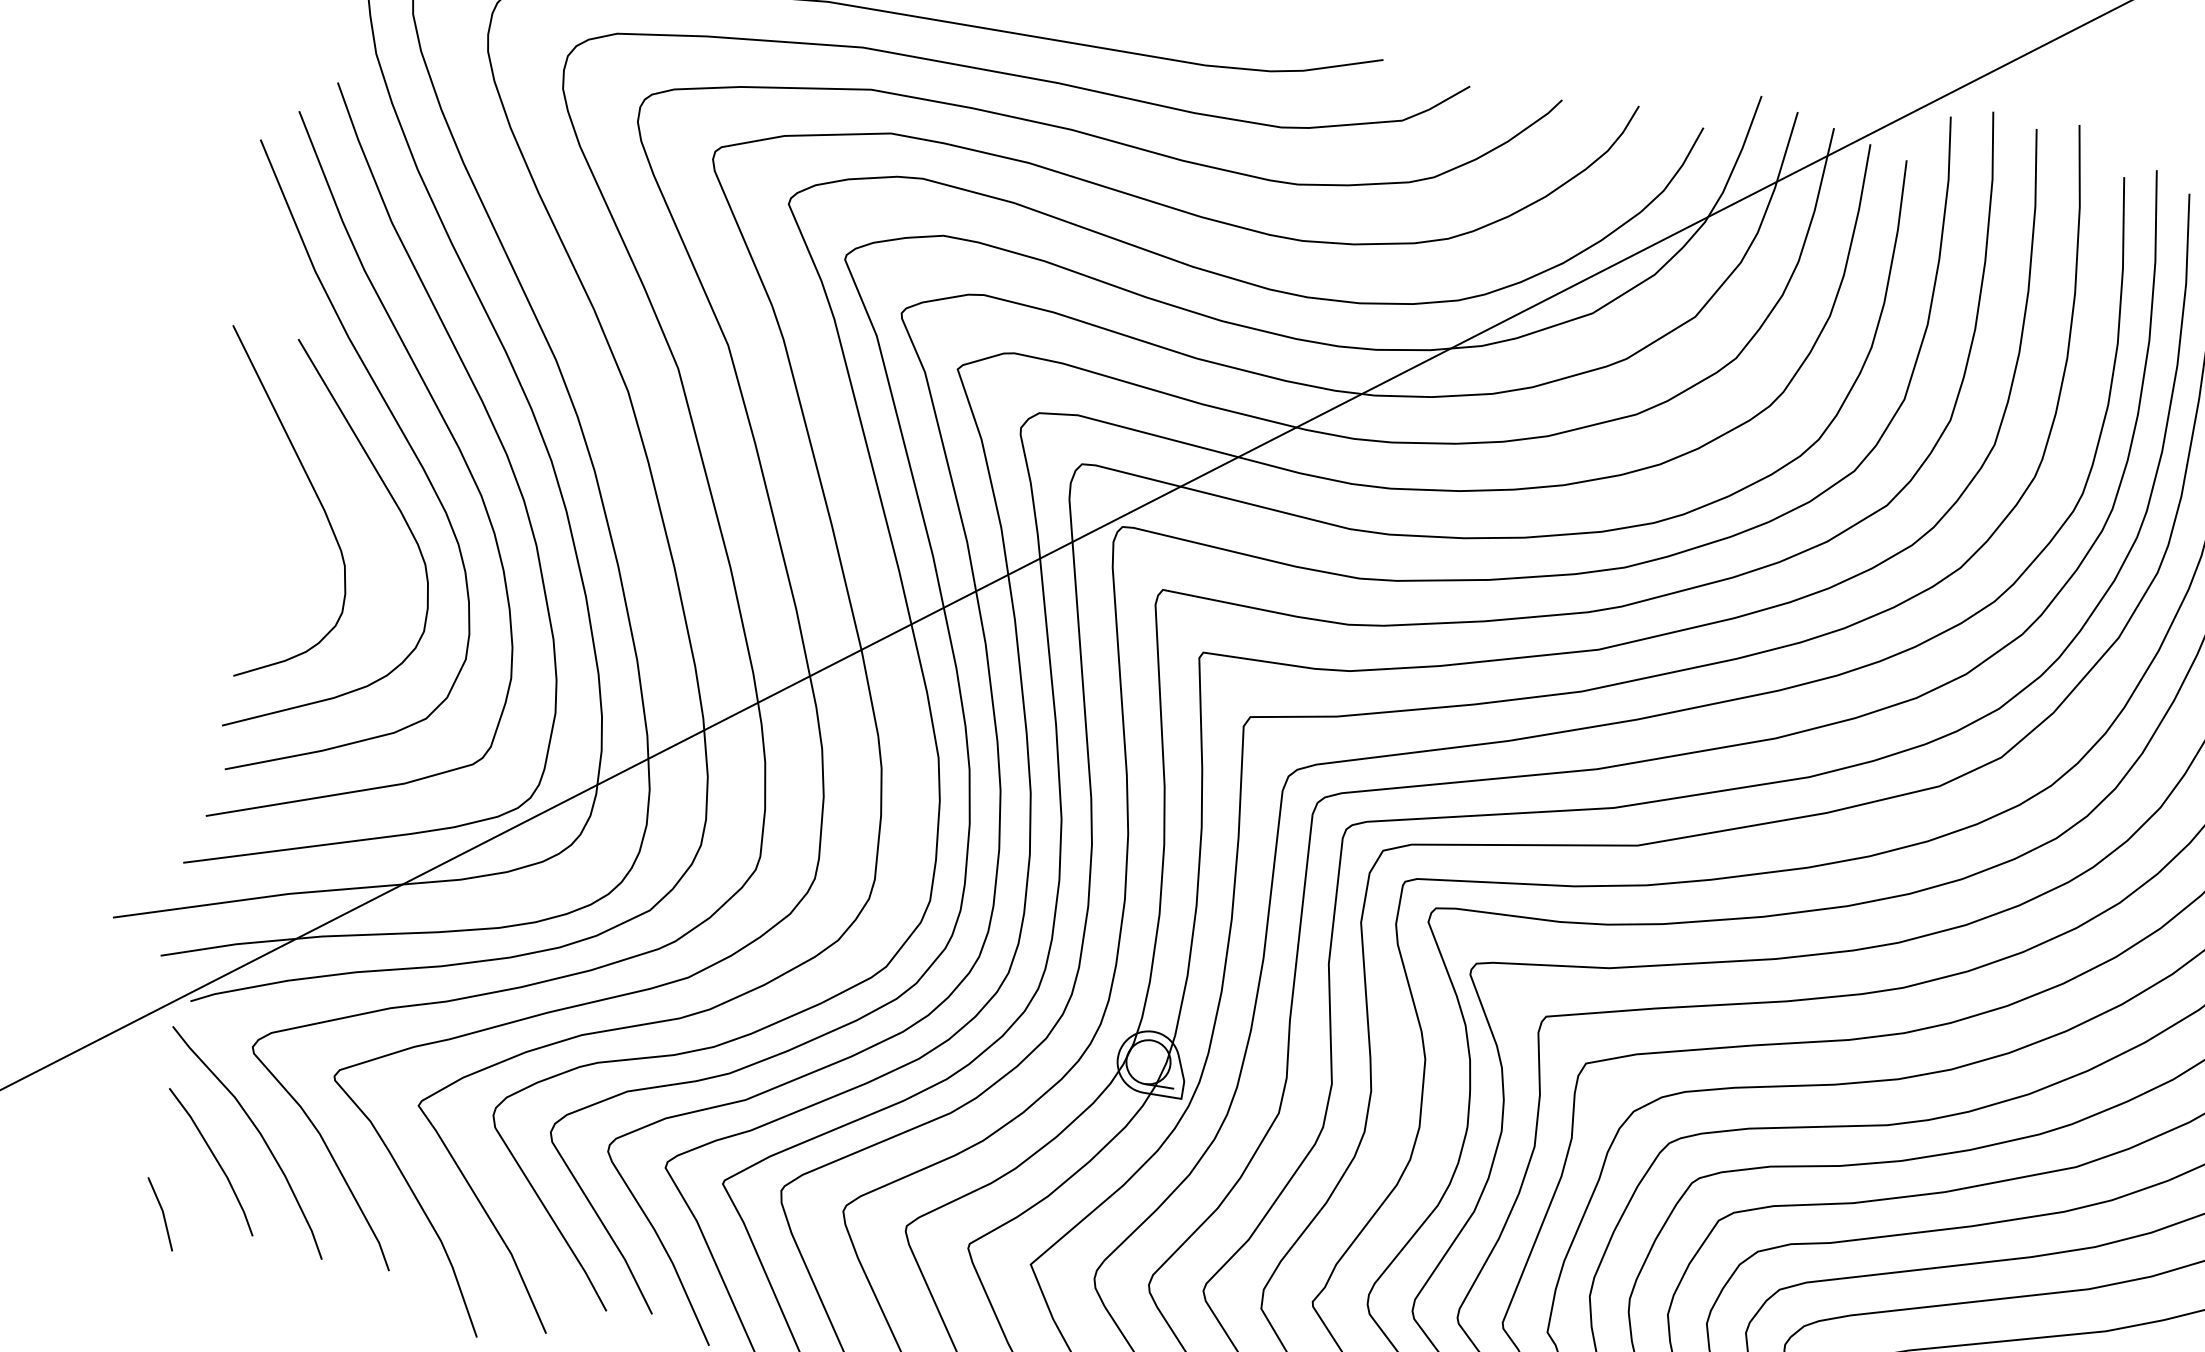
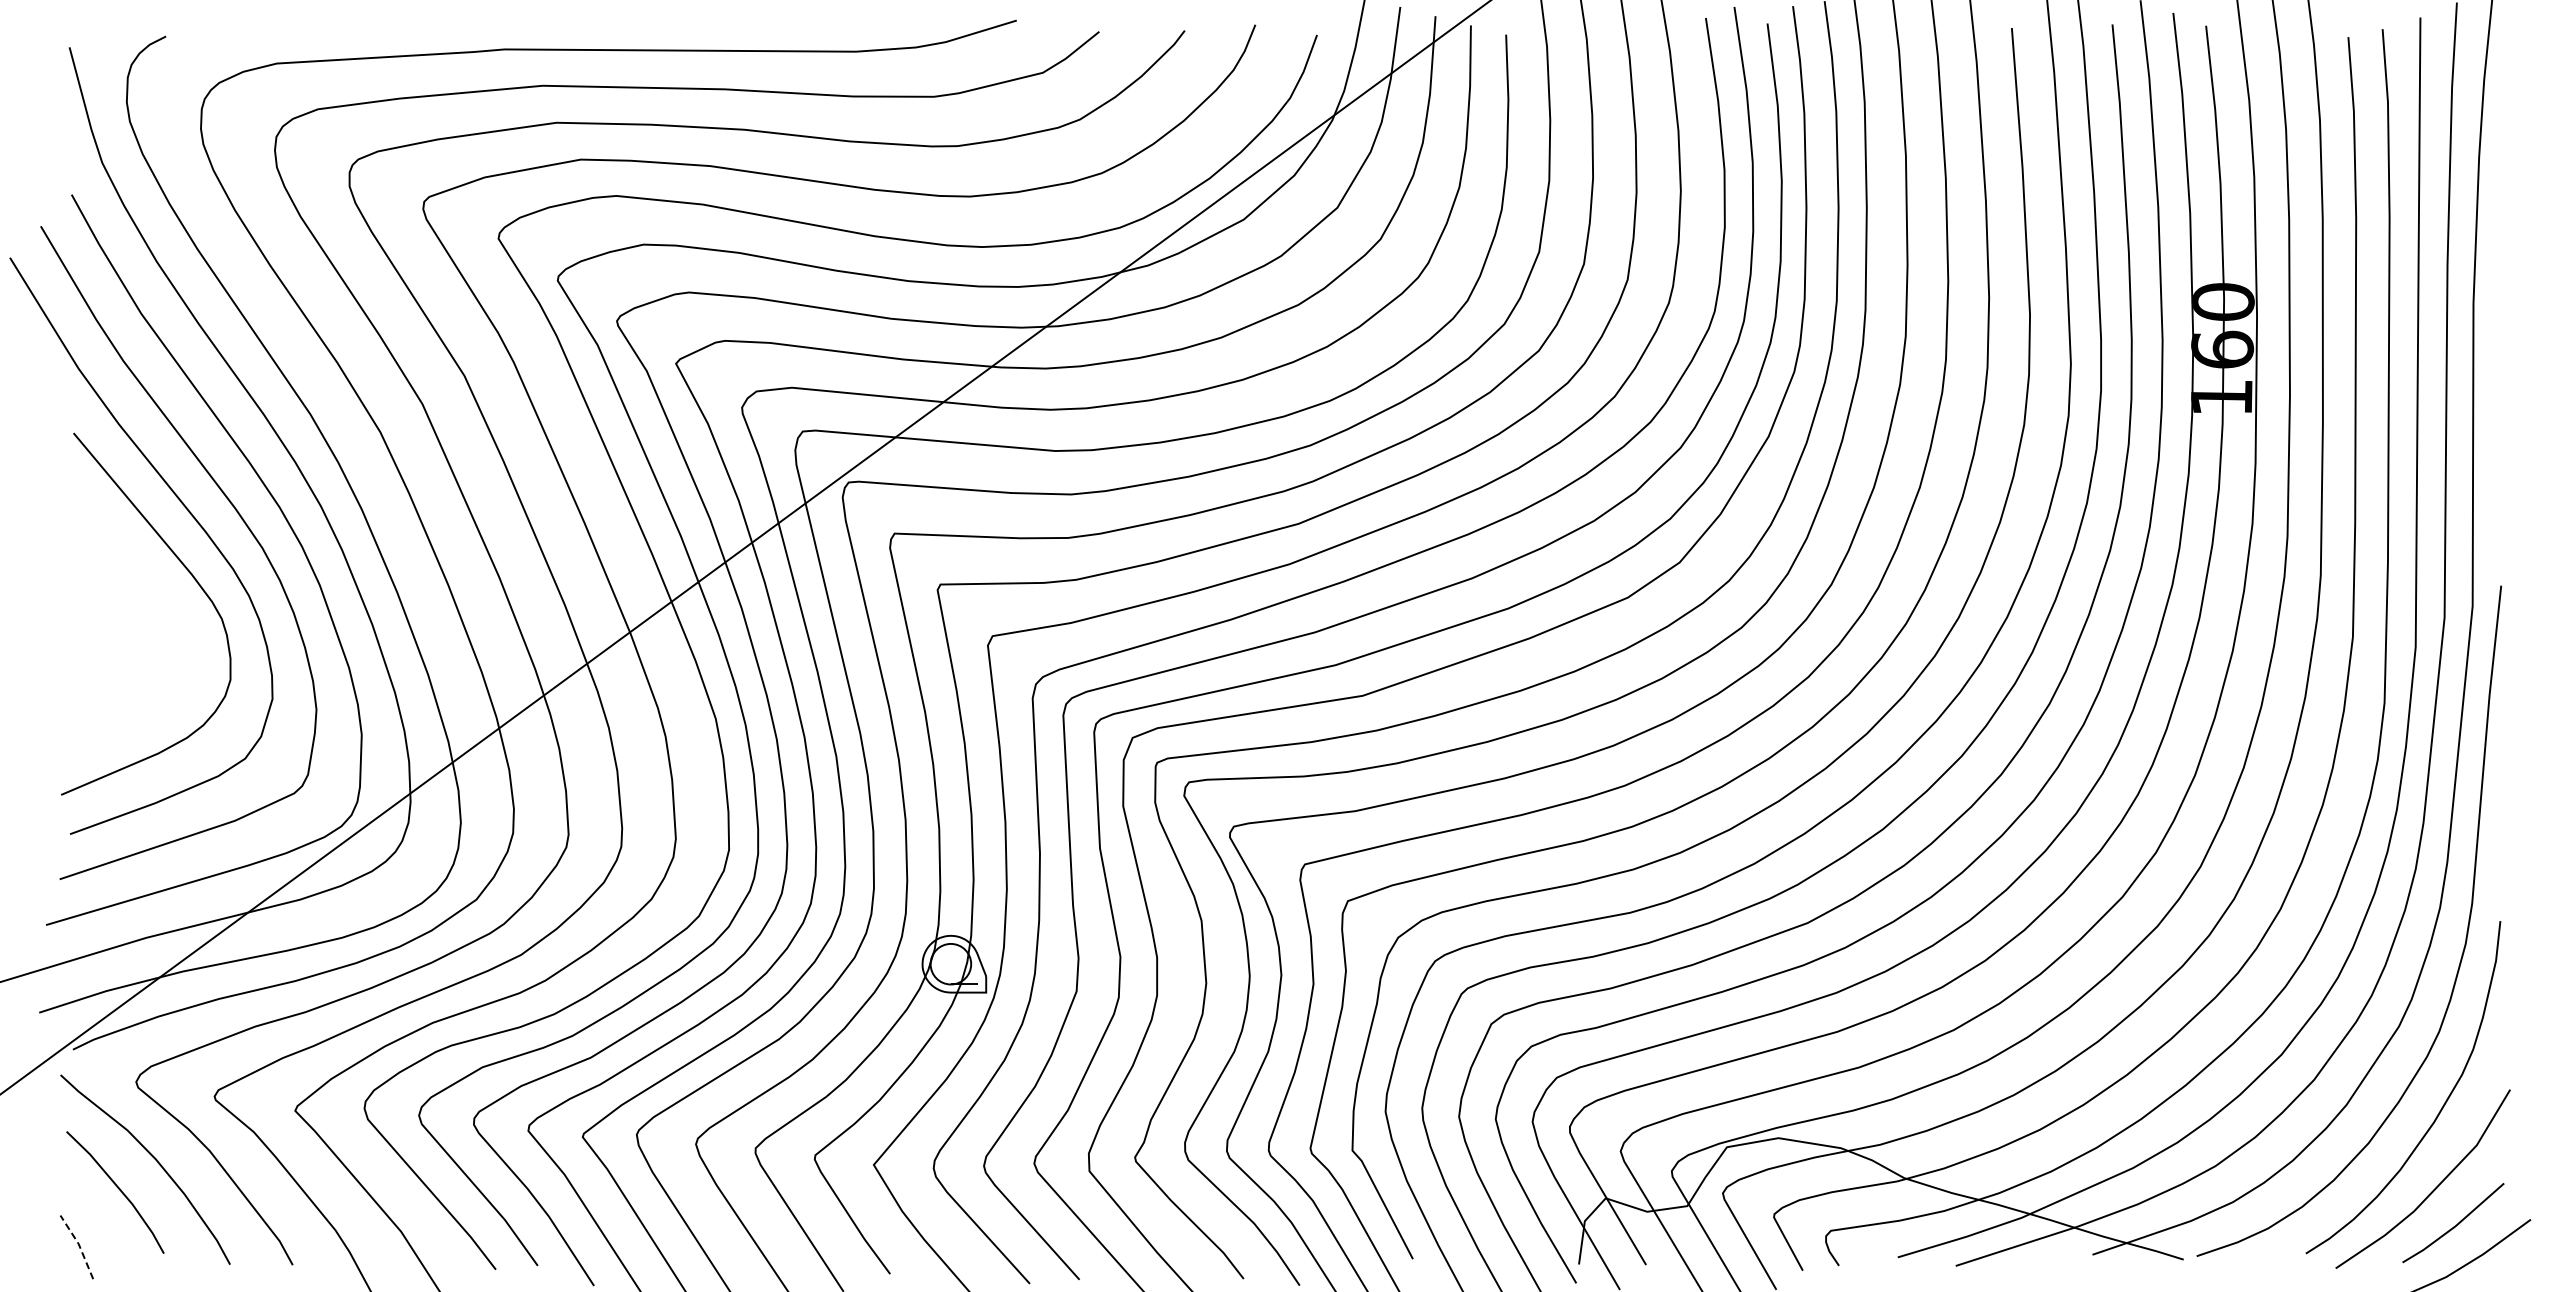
curve: (315, 494) -> (111, 571), removed
line: (163, 1212) -> (79, 1245), solid -> dashed

